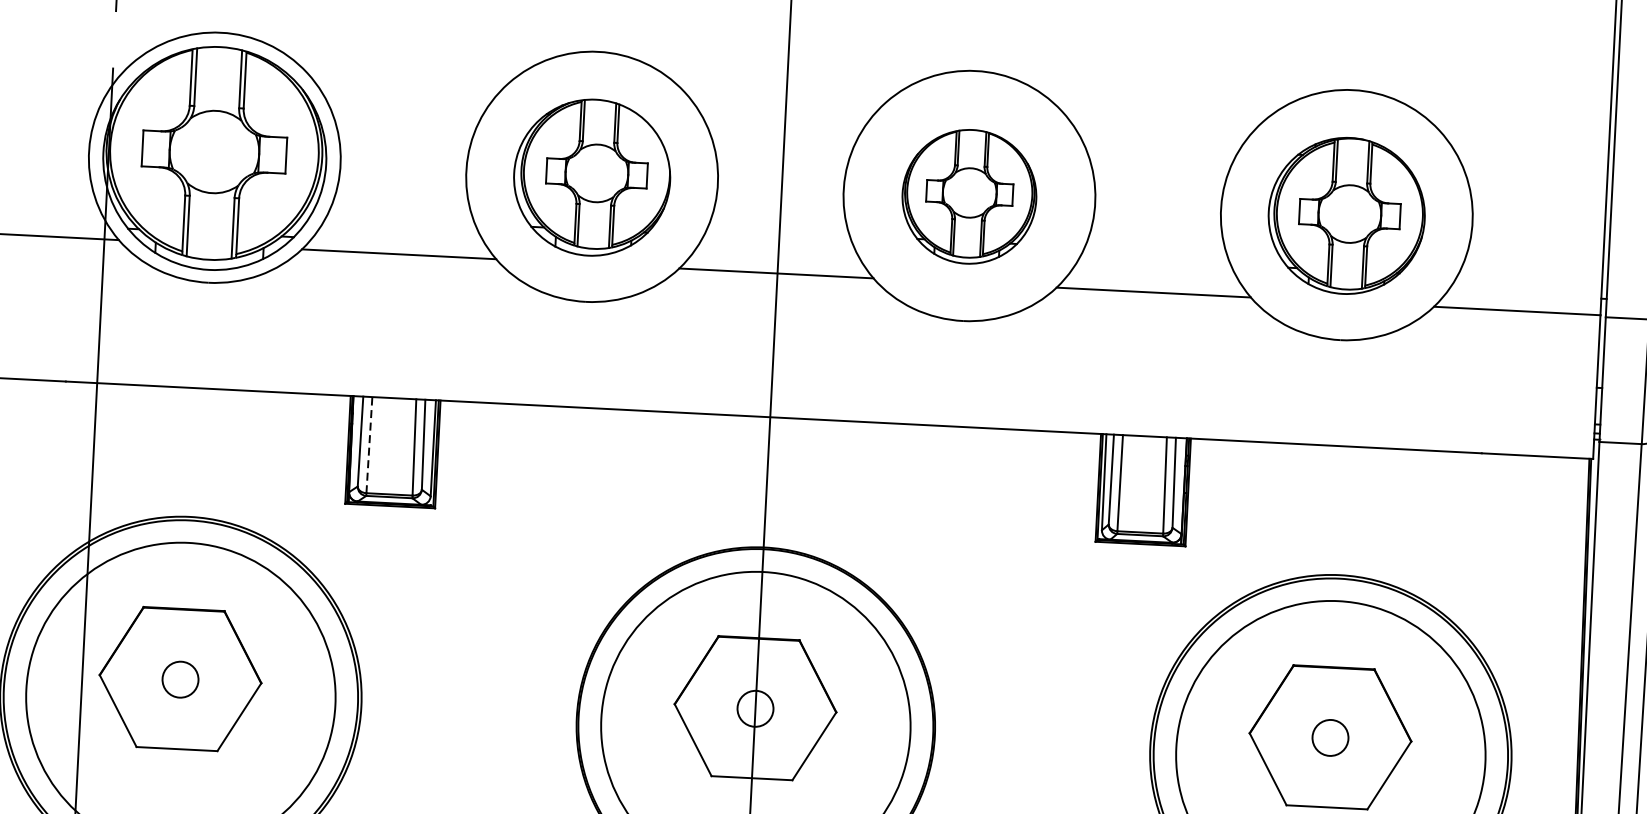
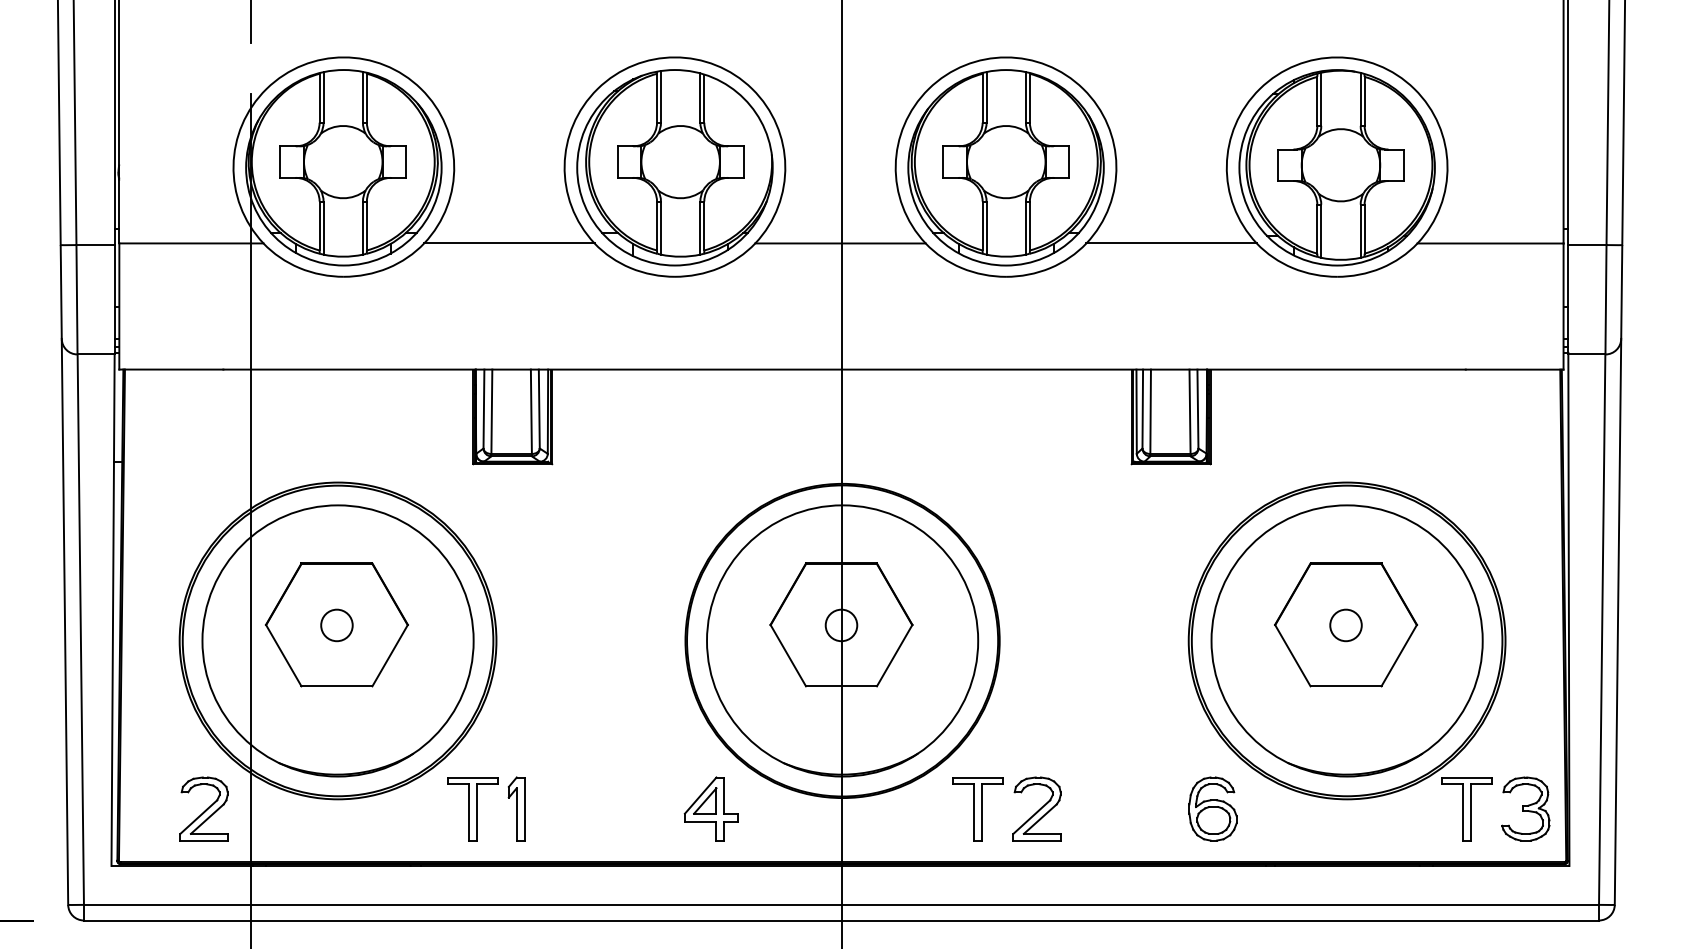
part: (591, 177) -> (674, 167), size x1.43
part: (968, 196) -> (1005, 167), size x1.67
part: (1346, 215) -> (1336, 167), size x1.43
line: (368, 444) -> (491, 411), dashed -> solid

